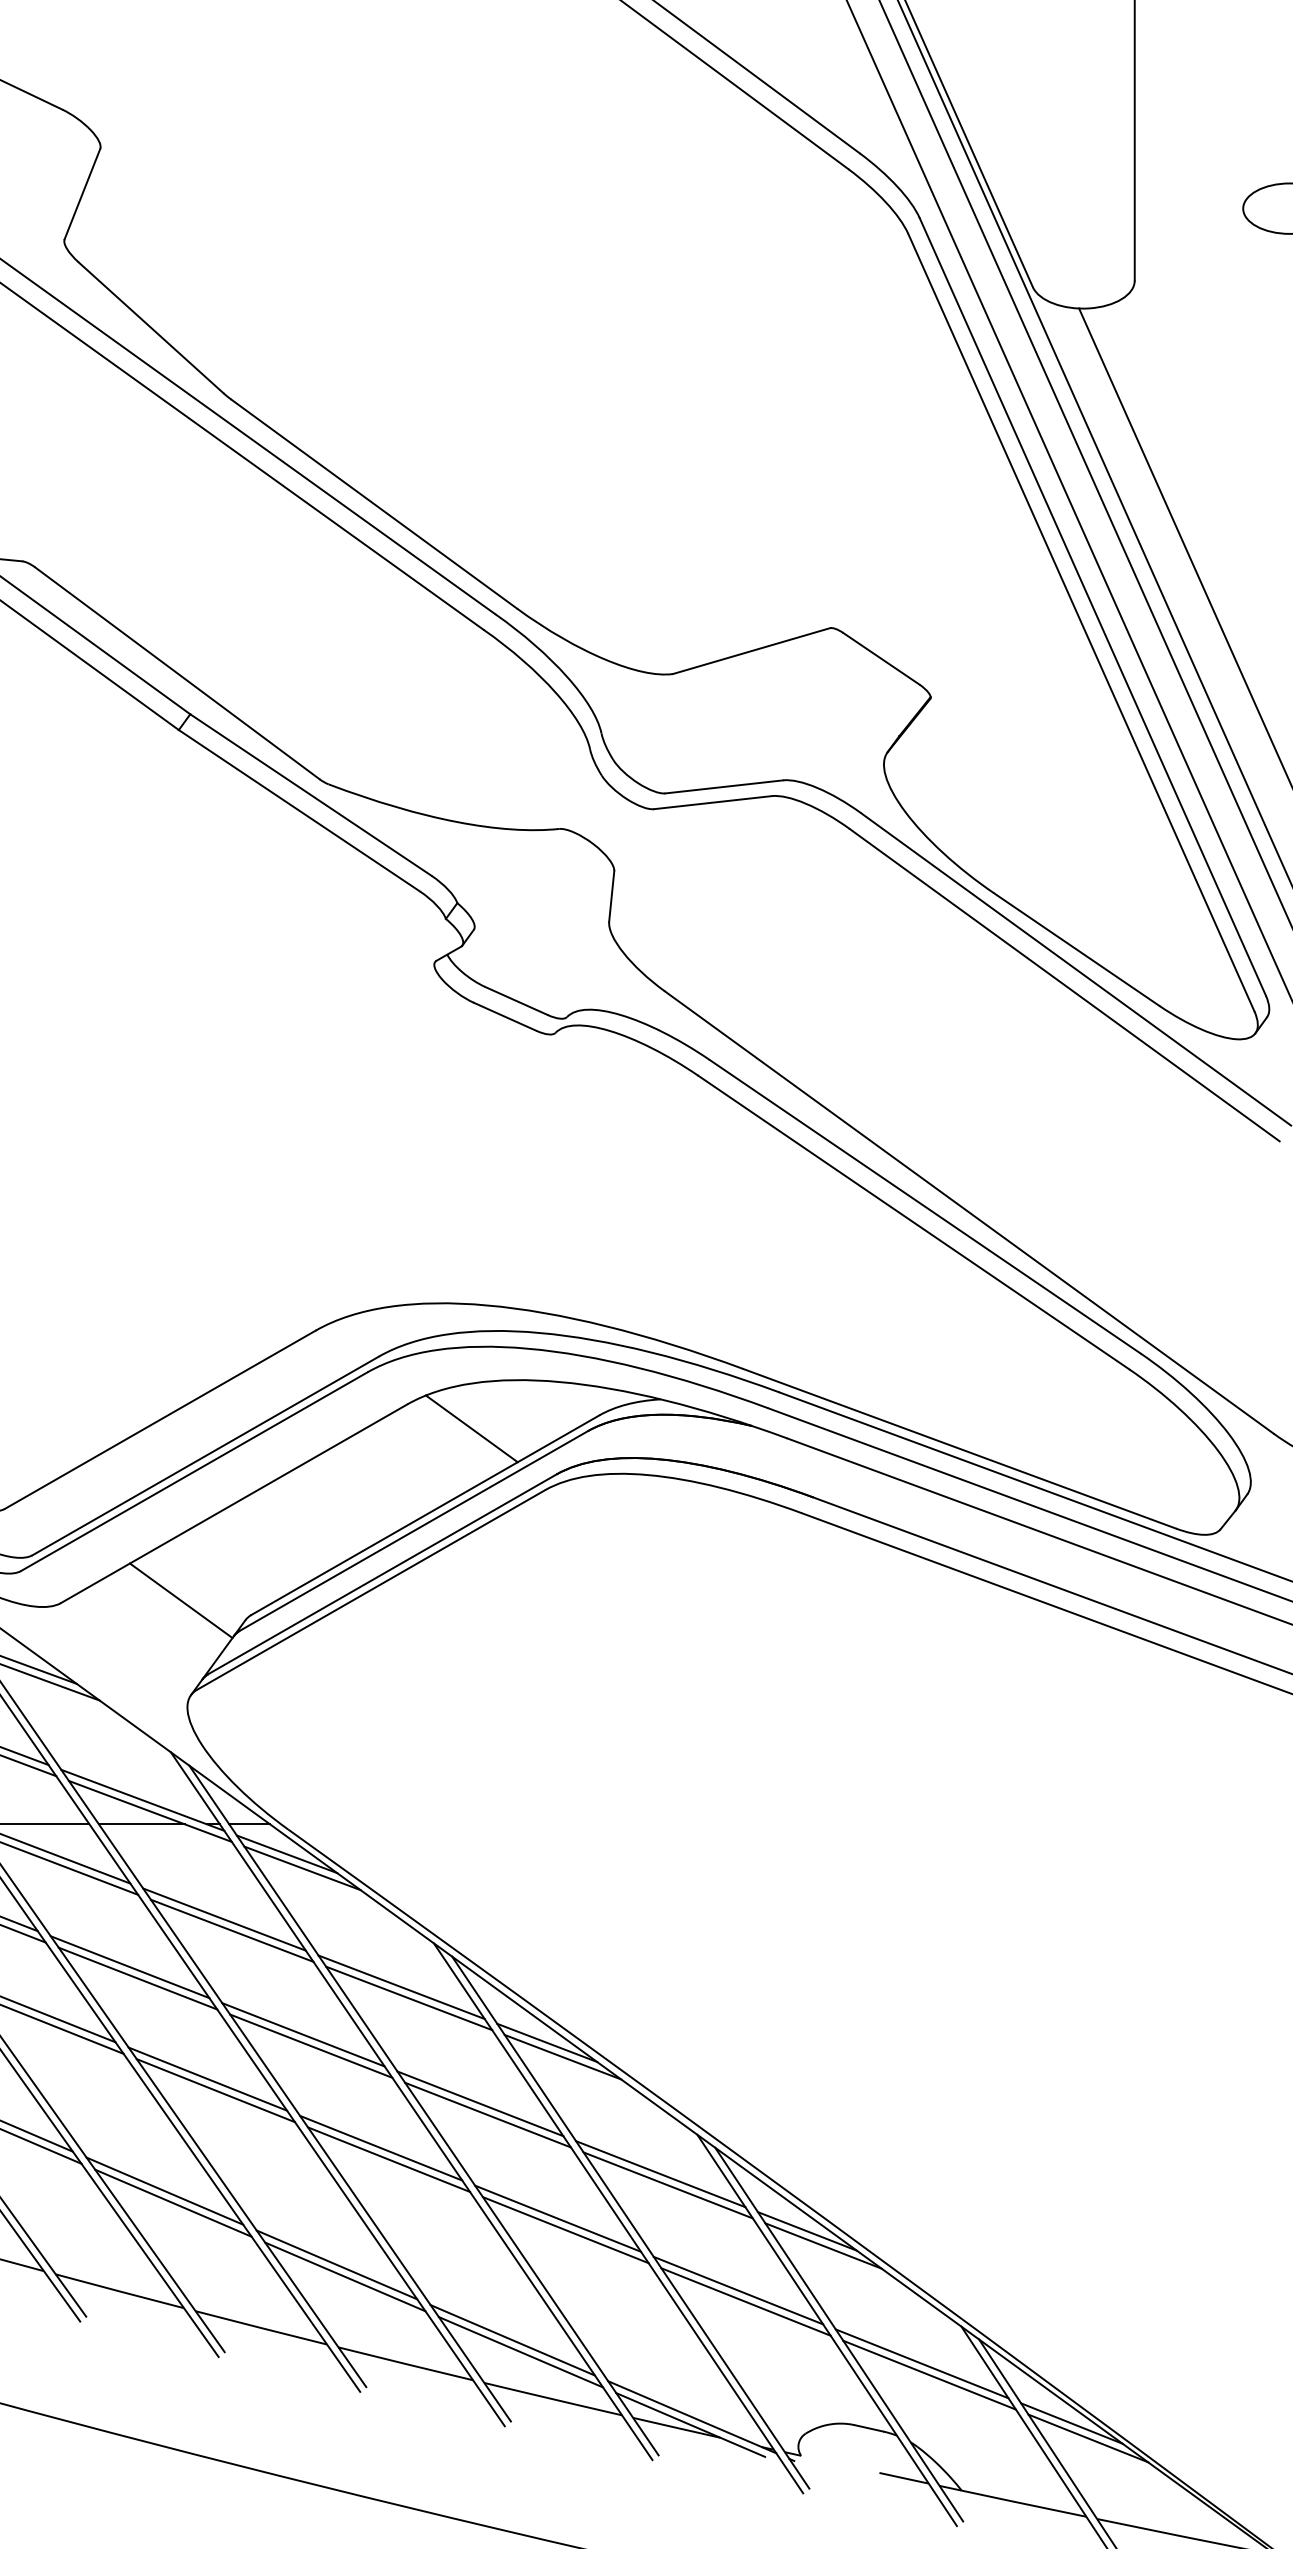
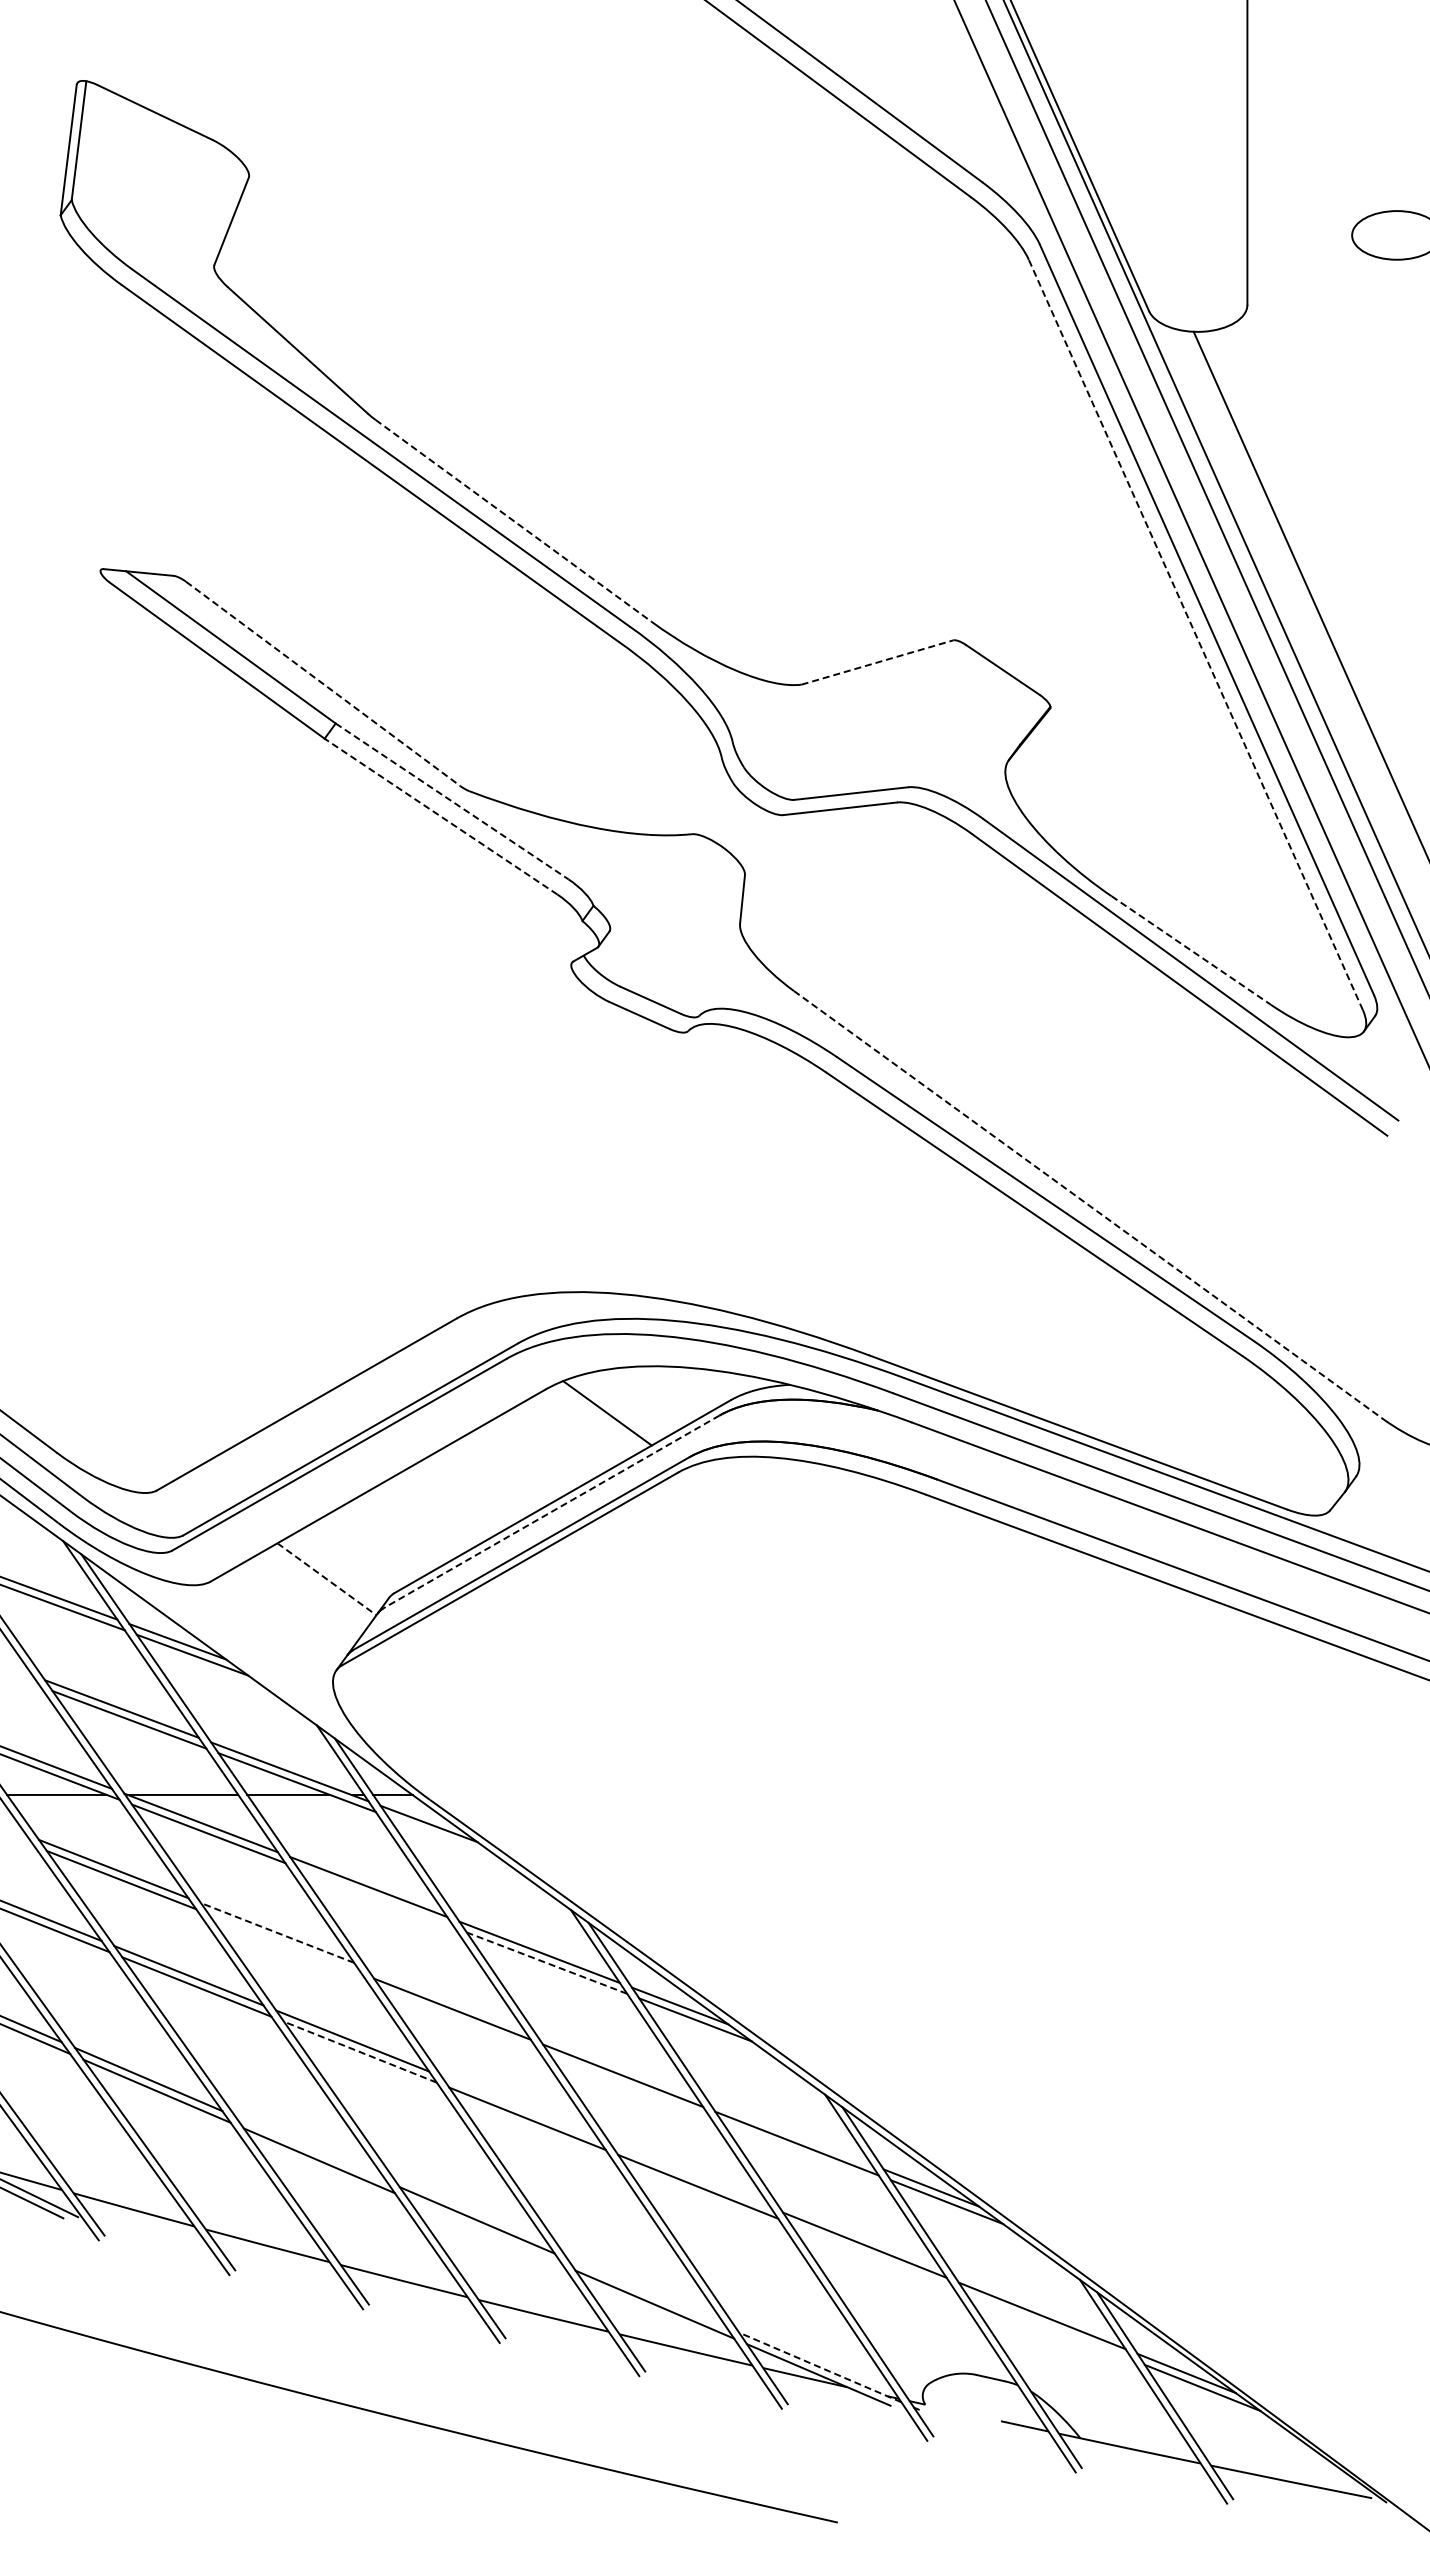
line: (374, 503) -> (513, 520), solid -> dashed
line: (1080, 622) -> (1195, 634), solid -> dashed
line: (751, 651) -> (877, 662), solid -> dashed
line: (177, 673) -> (323, 684), solid -> dashed
line: (311, 795) -> (452, 801), solid -> dashed
line: (298, 810) -> (440, 816), solid -> dashed
line: (1076, 949) -> (1191, 950), solid -> dashed
line: (970, 1212) -> (1088, 1204), solid -> dashed
line: (413, 1530) -> (551, 1511), solid -> dashed
line: (181, 1601) -> (327, 1579), solid -> dashed
line: (301, 1868) -> (443, 1837), removed
line: (231, 1930) -> (375, 1897), removed
line: (130, 1966) -> (277, 1932), solid -> dashed
line: (137, 1978) -> (284, 1943), removed
line: (409, 1998) -> (547, 1963), solid -> dashed
line: (302, 2034) -> (444, 1997), removed
line: (214, 2089) -> (359, 2051), solid -> dashed
line: (480, 2103) -> (615, 2064), removed
line: (380, 2147) -> (519, 2107), removed
line: (660, 2173) -> (789, 2132), removed
line: (164, 2190) -> (310, 2148), removed
line: (557, 2218) -> (690, 2175), removed
line: (344, 2276) -> (484, 2231), removed
line: (745, 2301) -> (871, 2255), removed
line: (512, 2340) -> (646, 2293), removed
line: (929, 2374) -> (1049, 2326), removed
line: (691, 2417) -> (819, 2367), solid -> dashed

